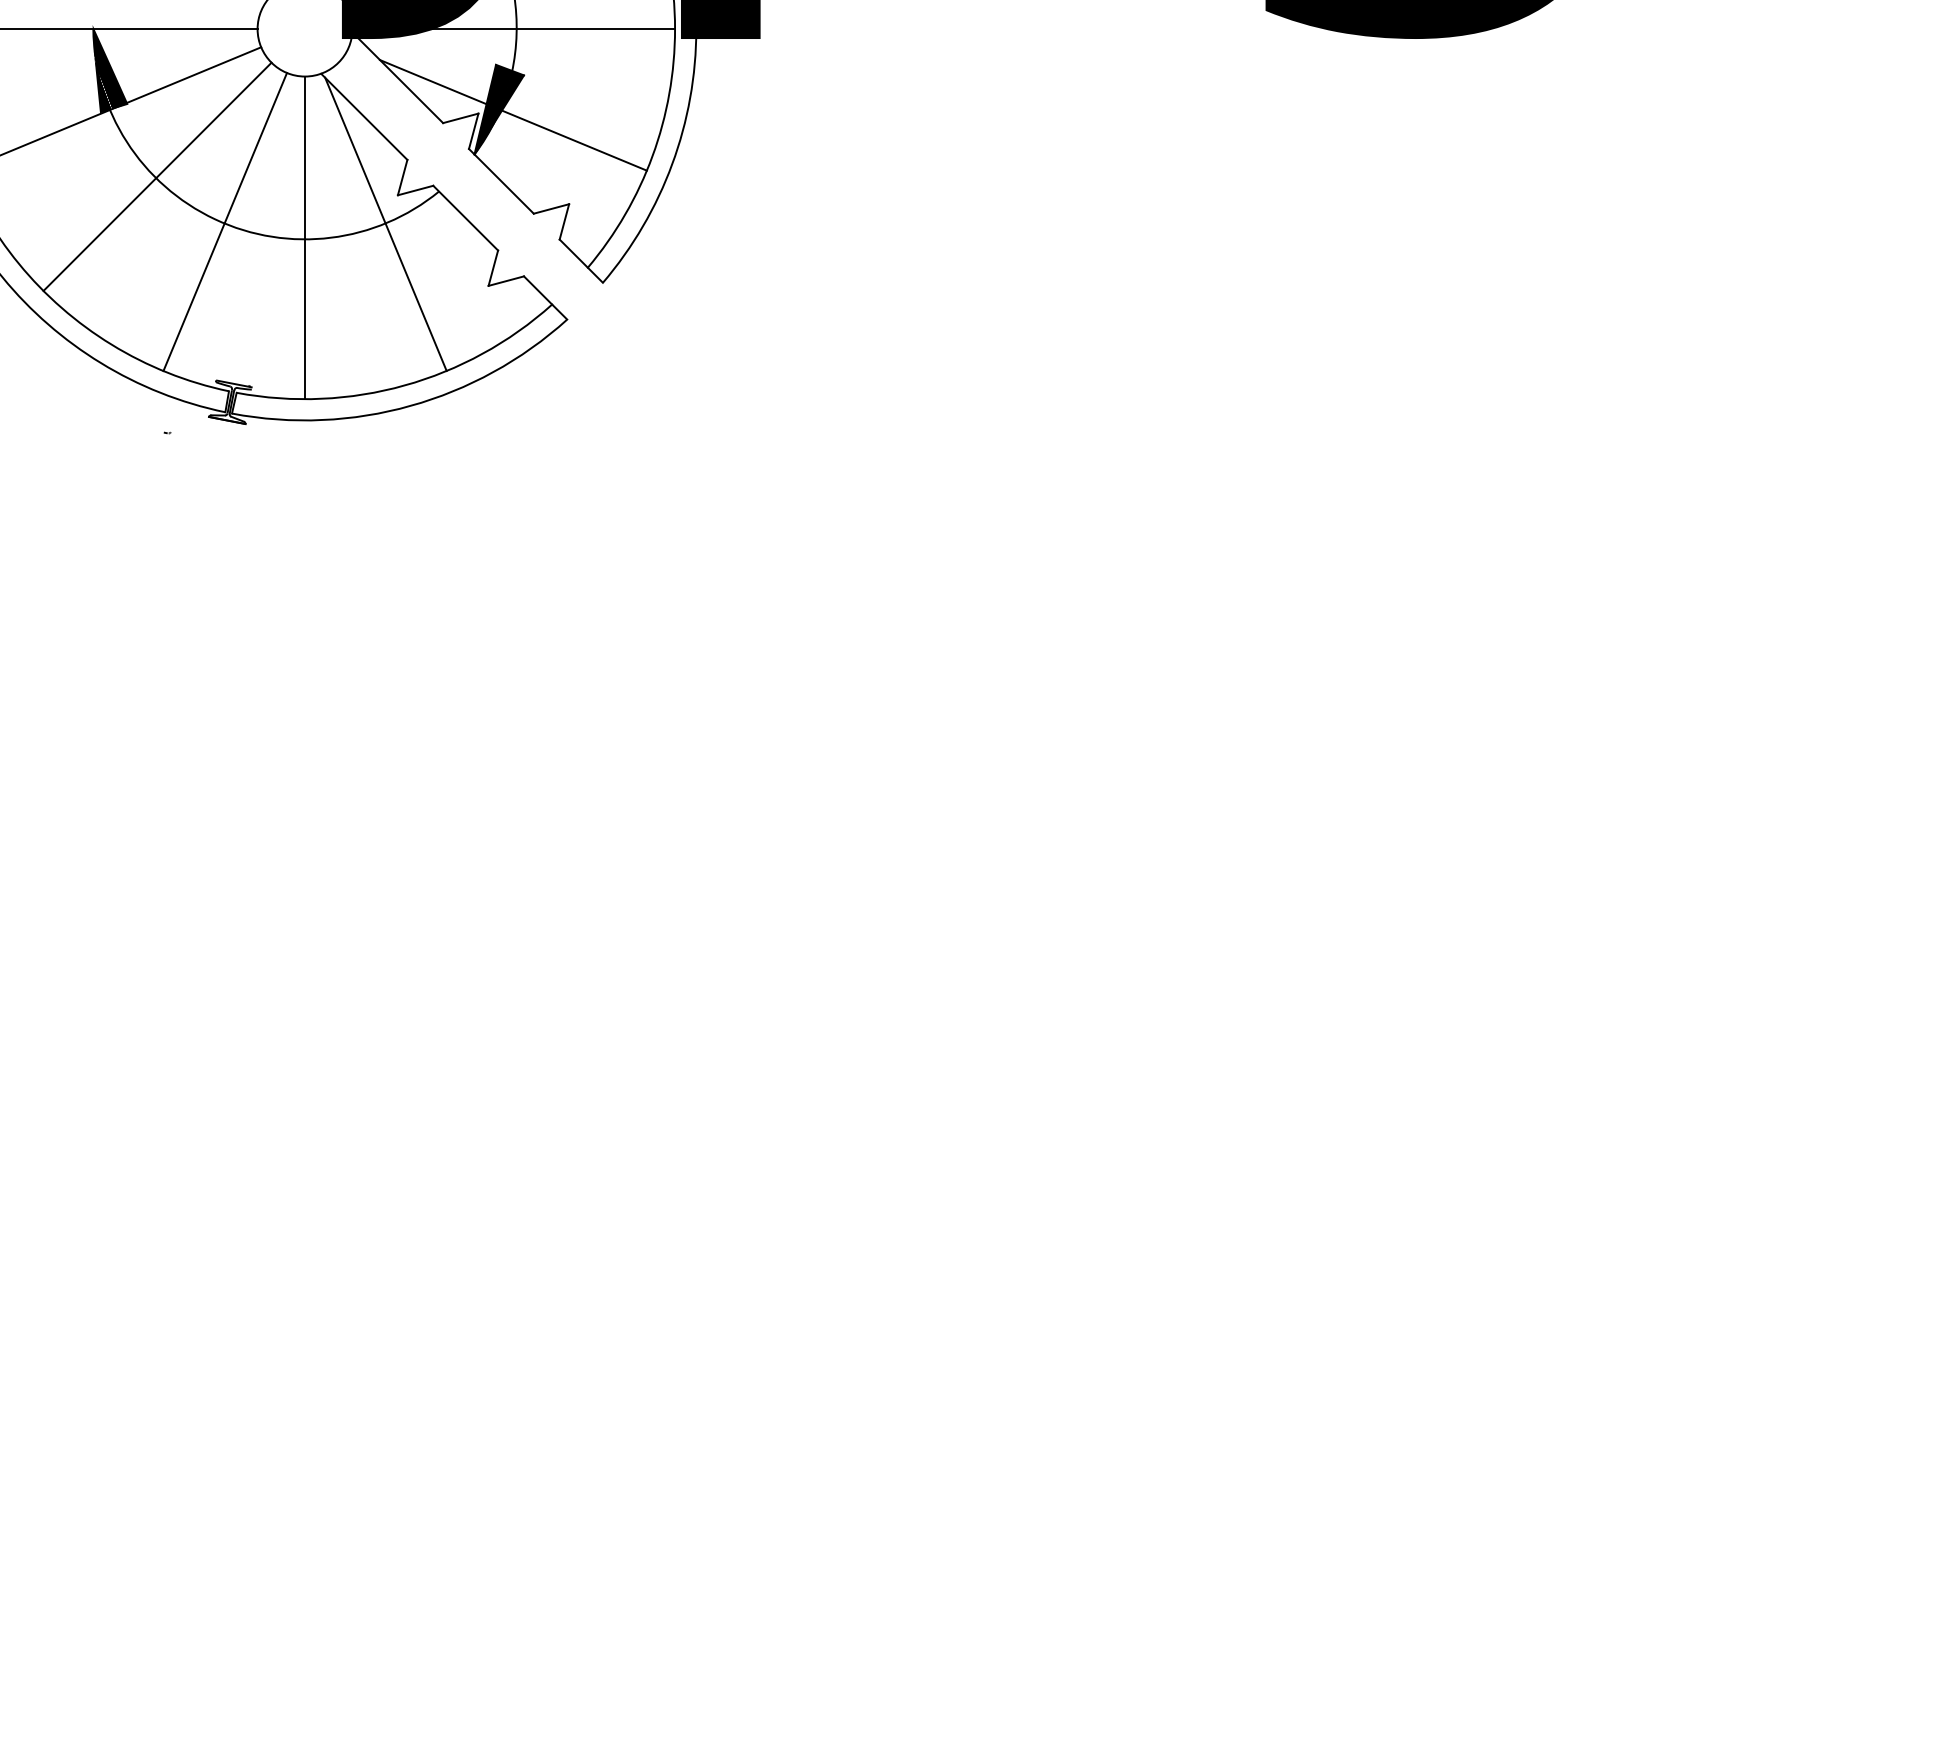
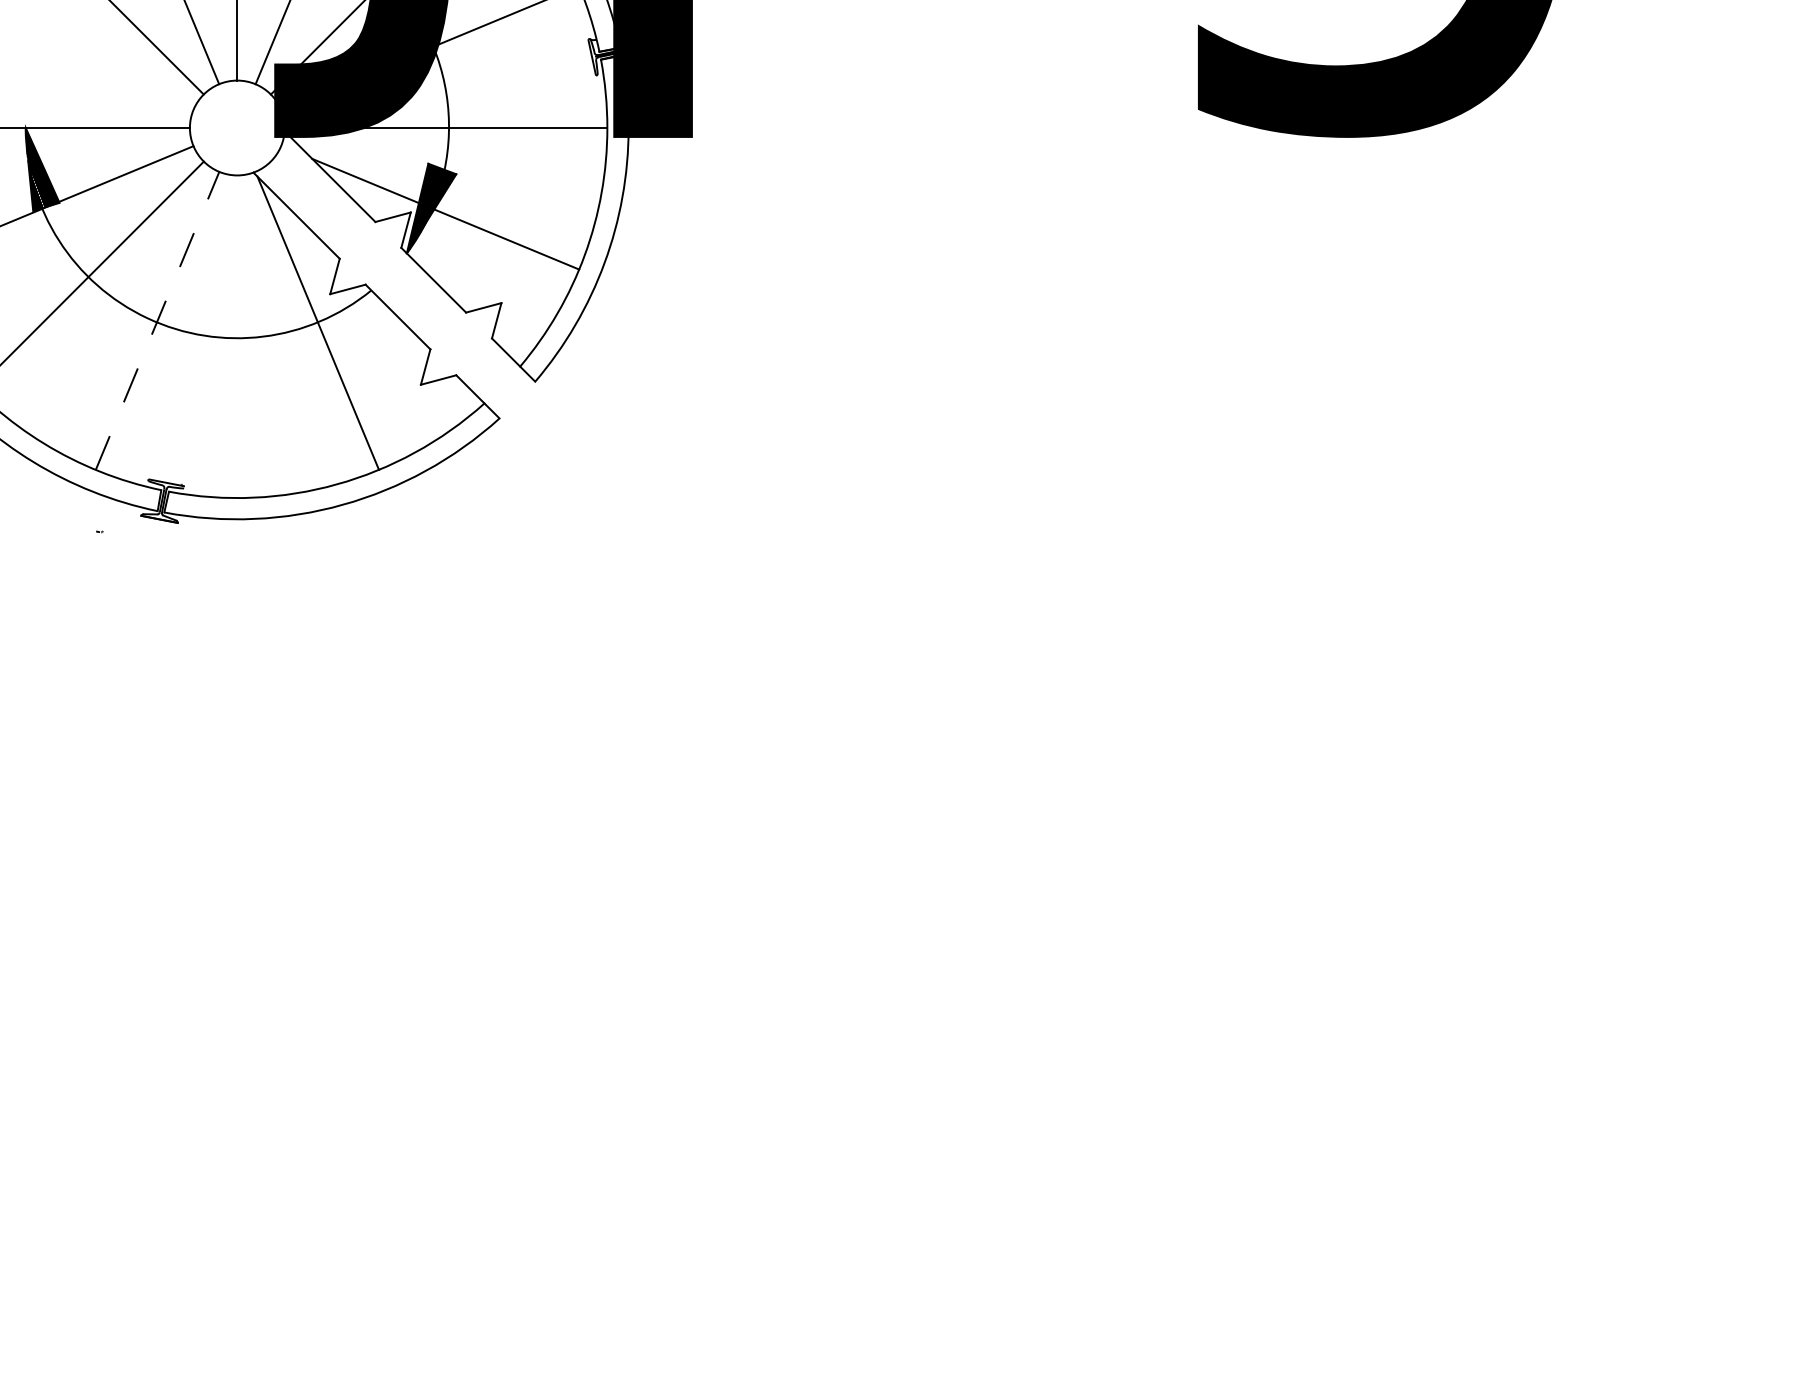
line: (225, 221) -> (157, 320), solid -> dashed
line: (305, 237) -> (237, 336), removed

